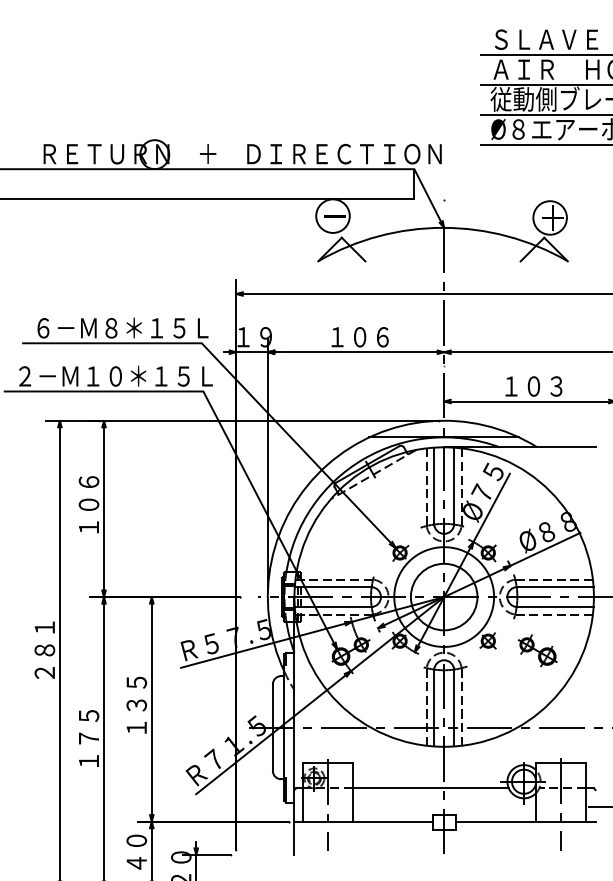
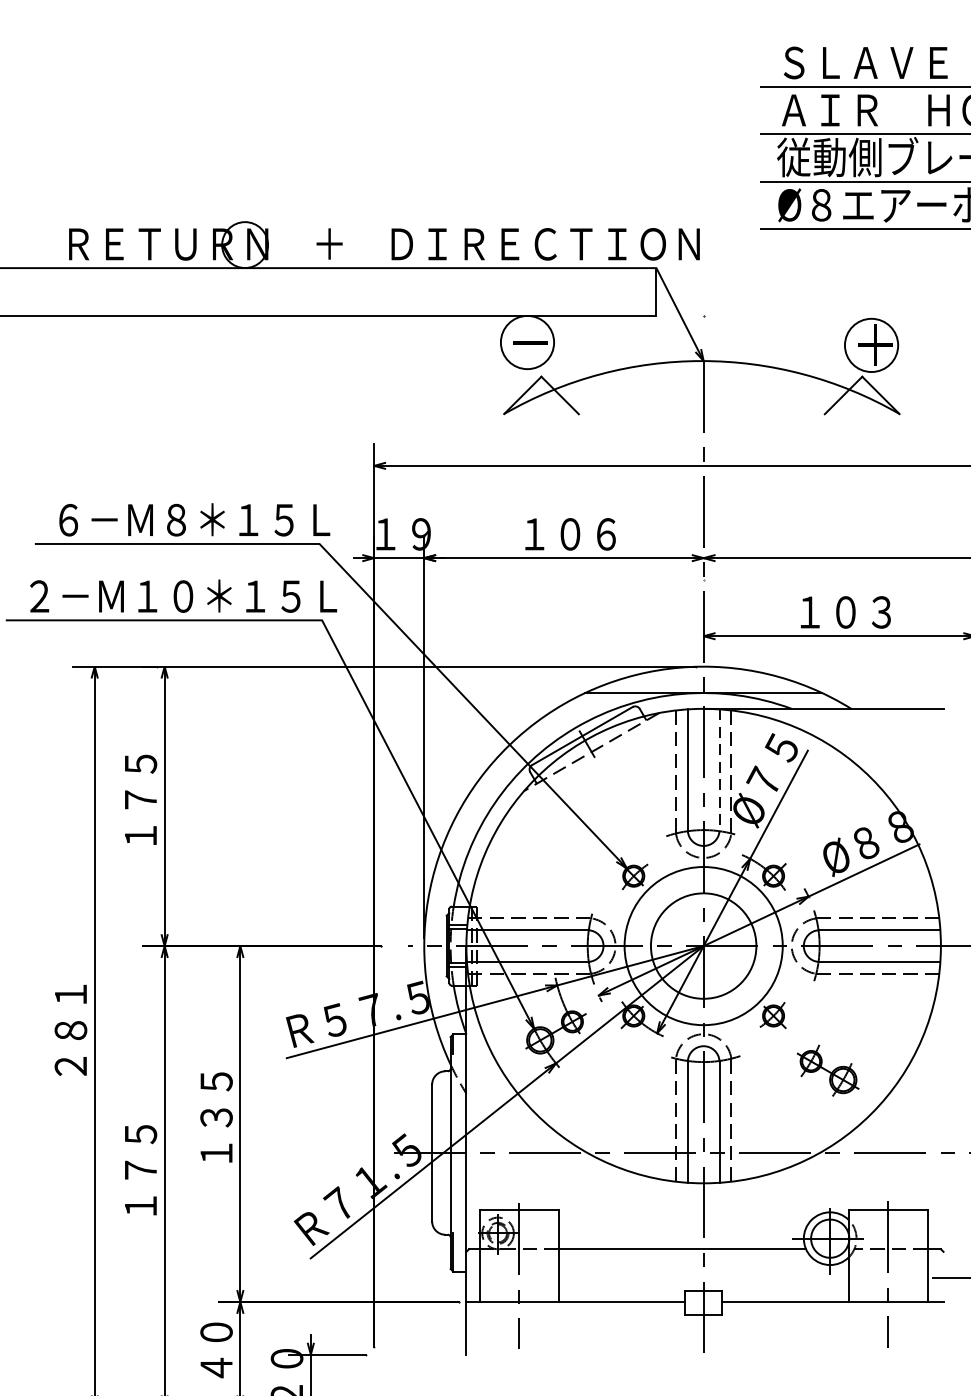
line: (454, 486) -> (720, 770), solid -> dashed
text: (88, 493) -> (140, 781), １０６ -> １７５
part: (537, 650) -> (827, 1070), moved

